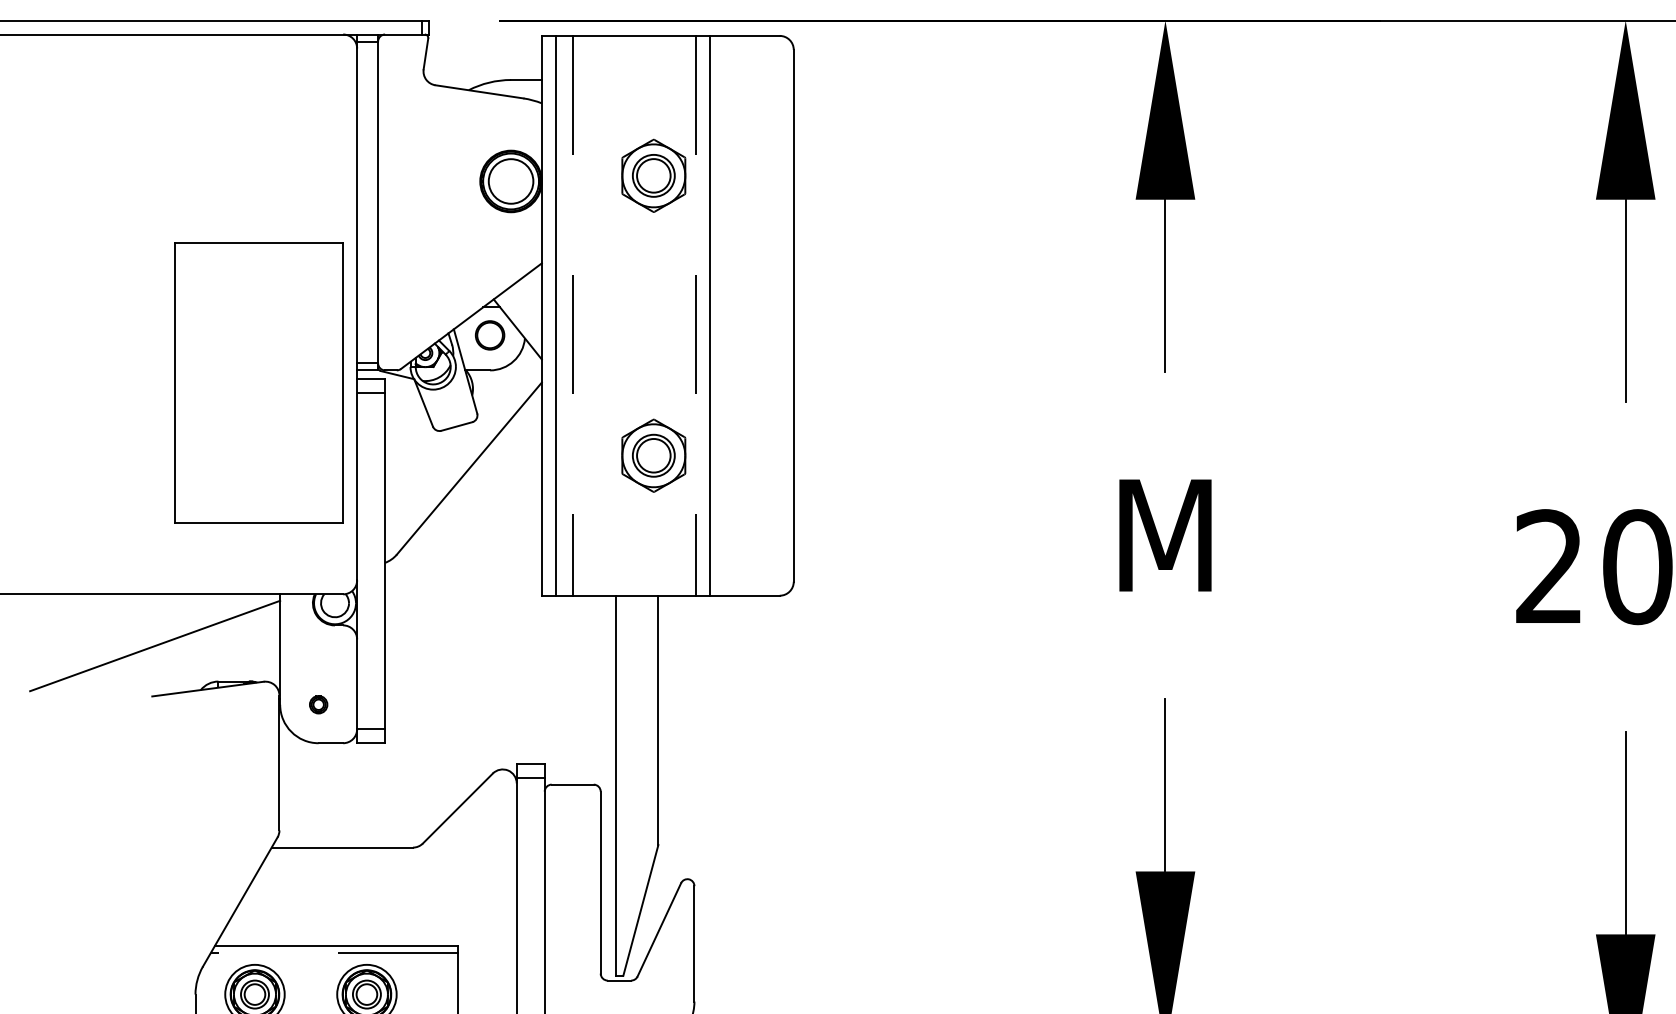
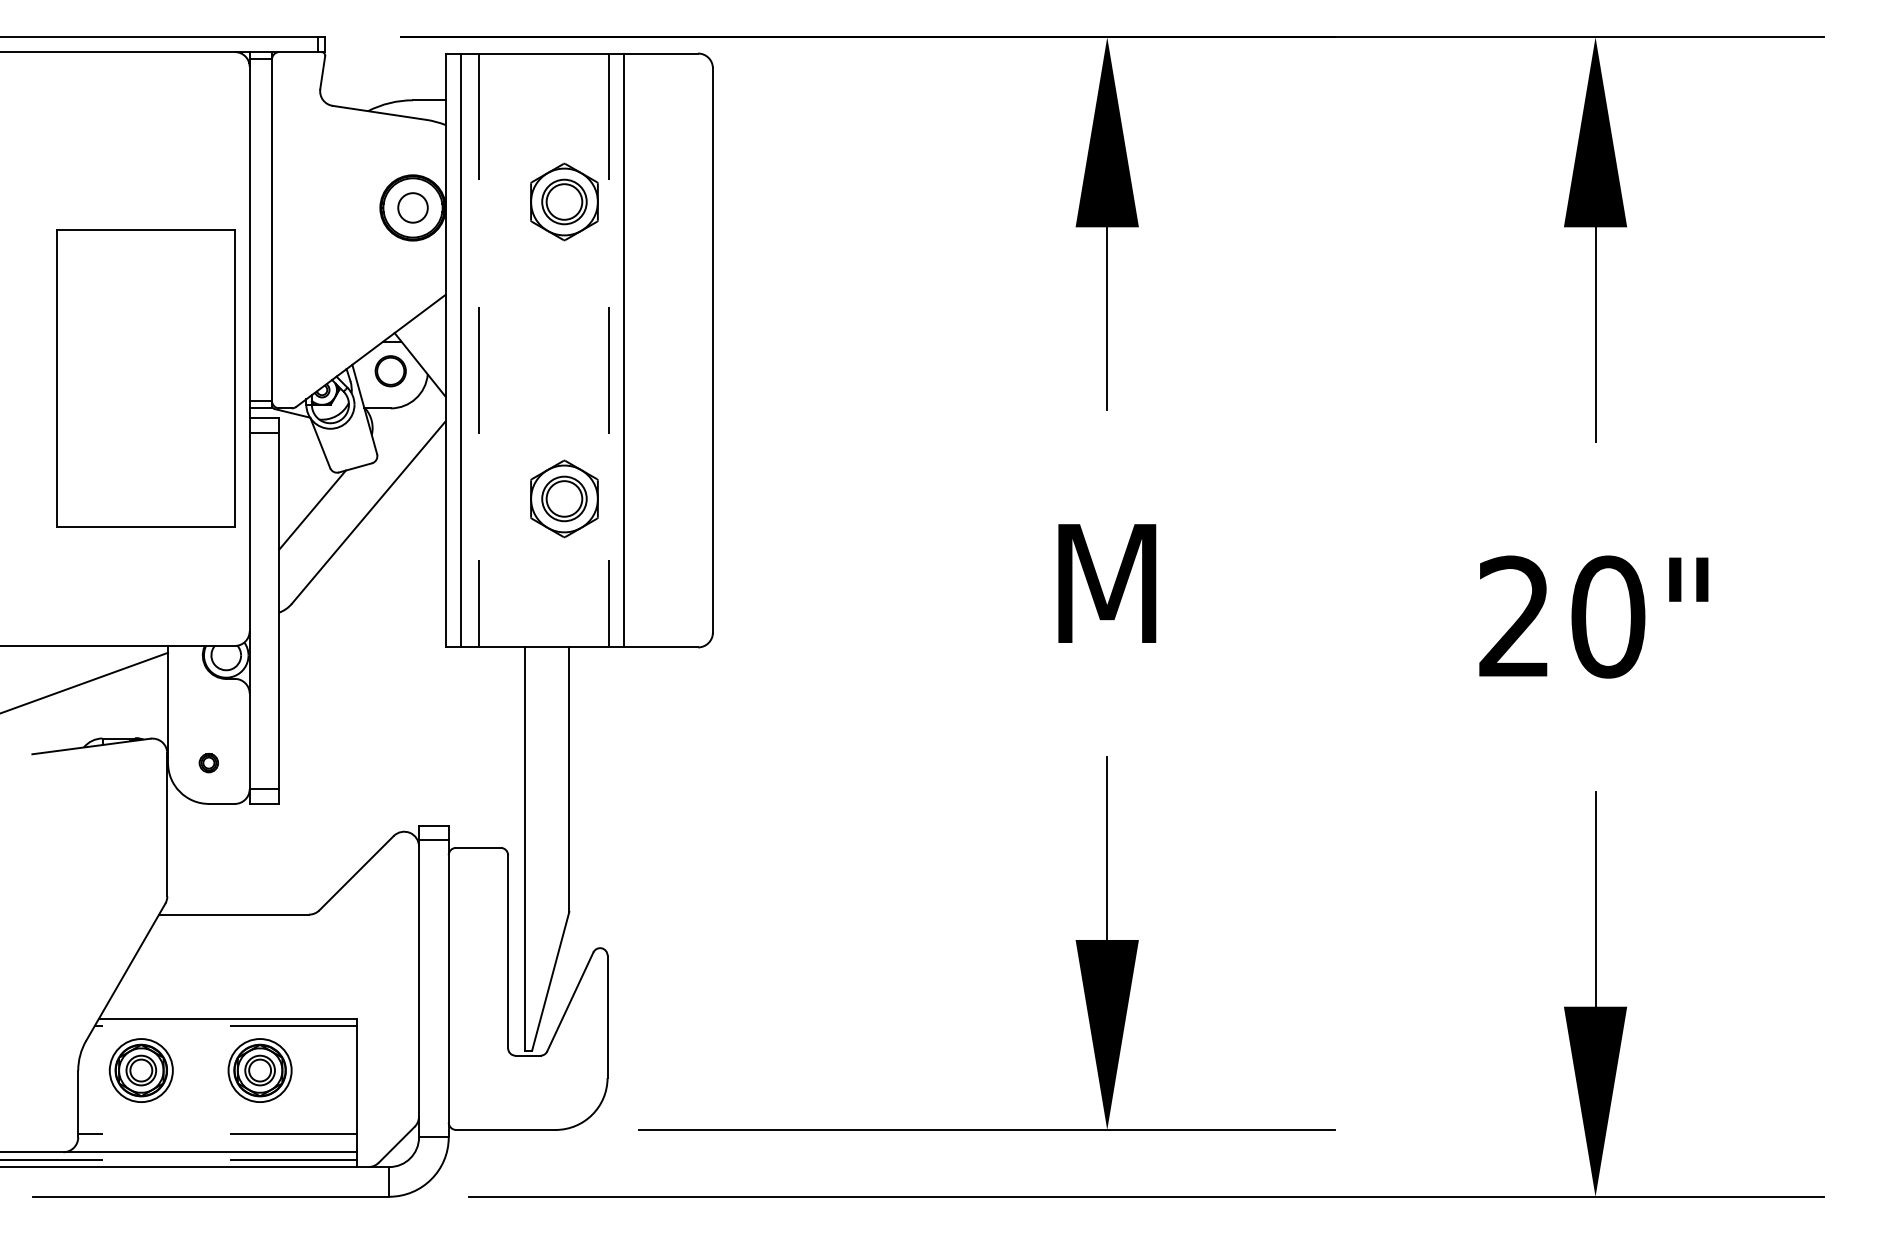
circle: (510, 181) -> (412, 207), size x0.62
part: (258, 382) -> (145, 378), moved
line: (416, 465) -> (312, 509), added

